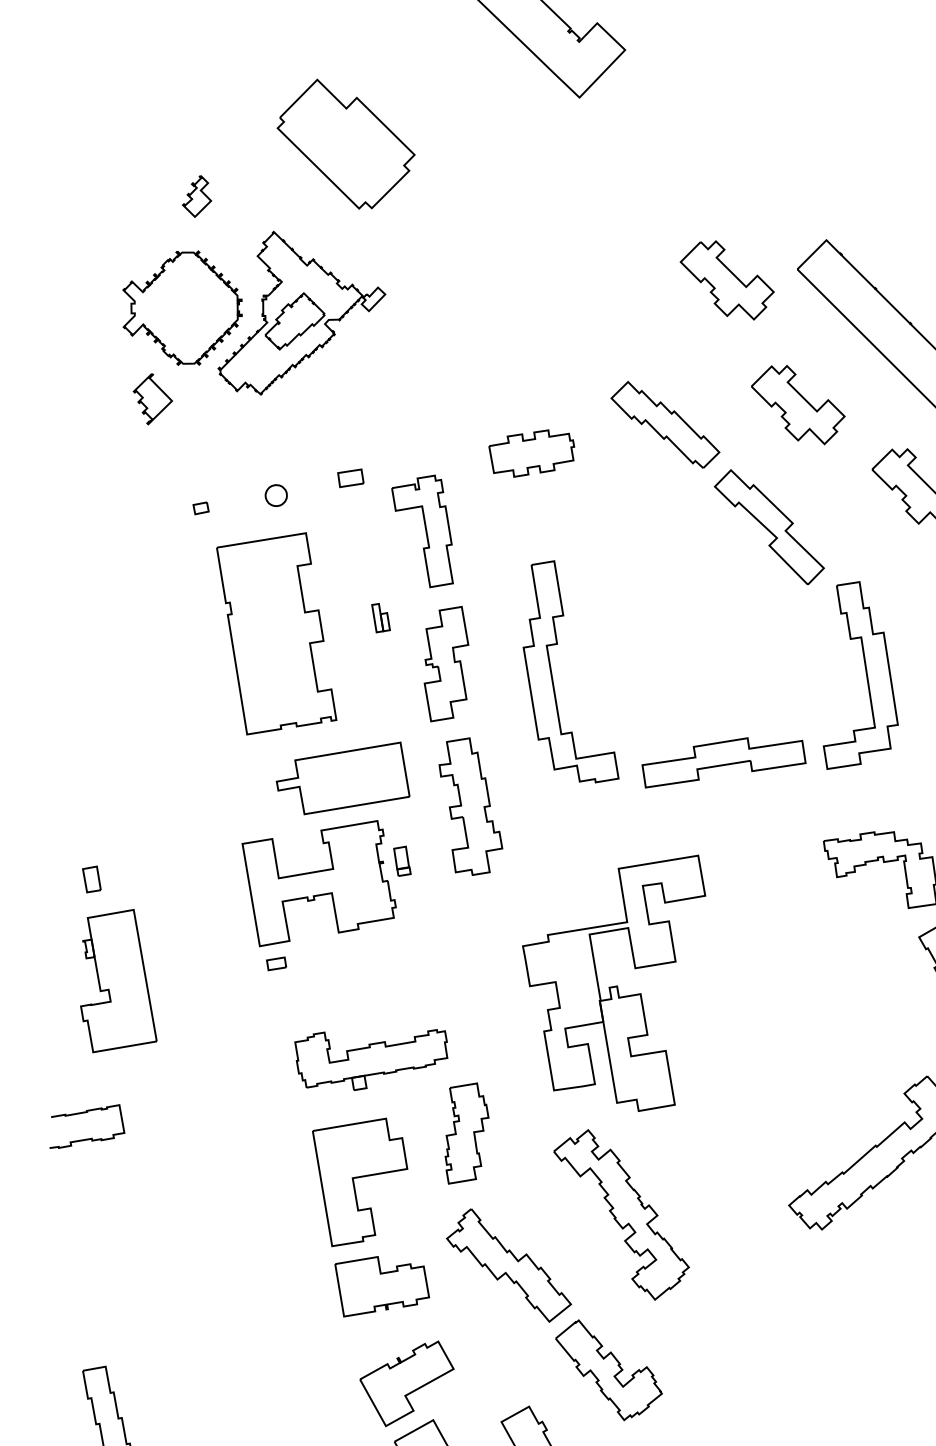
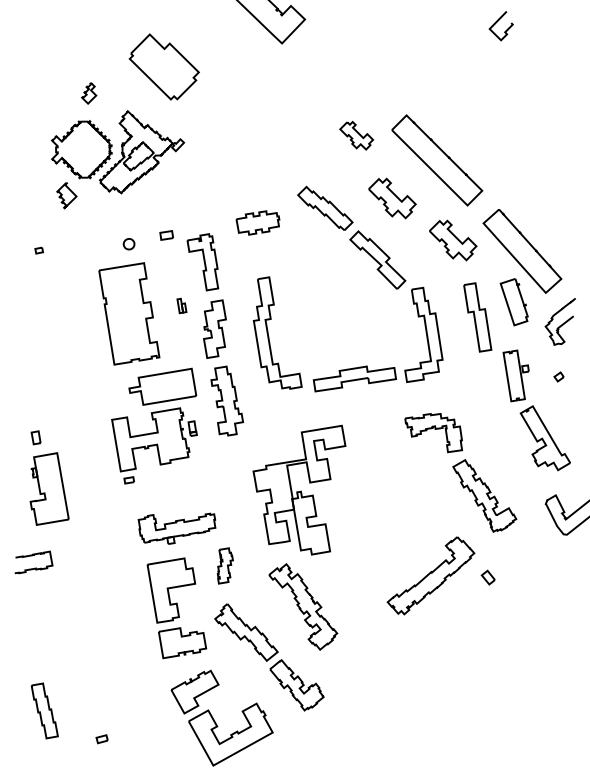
part: (727, 280) -> (356, 135), size x0.7
part: (199, 508) -> (38, 250), moved
part: (467, 1132) -> (225, 565), size x0.7

